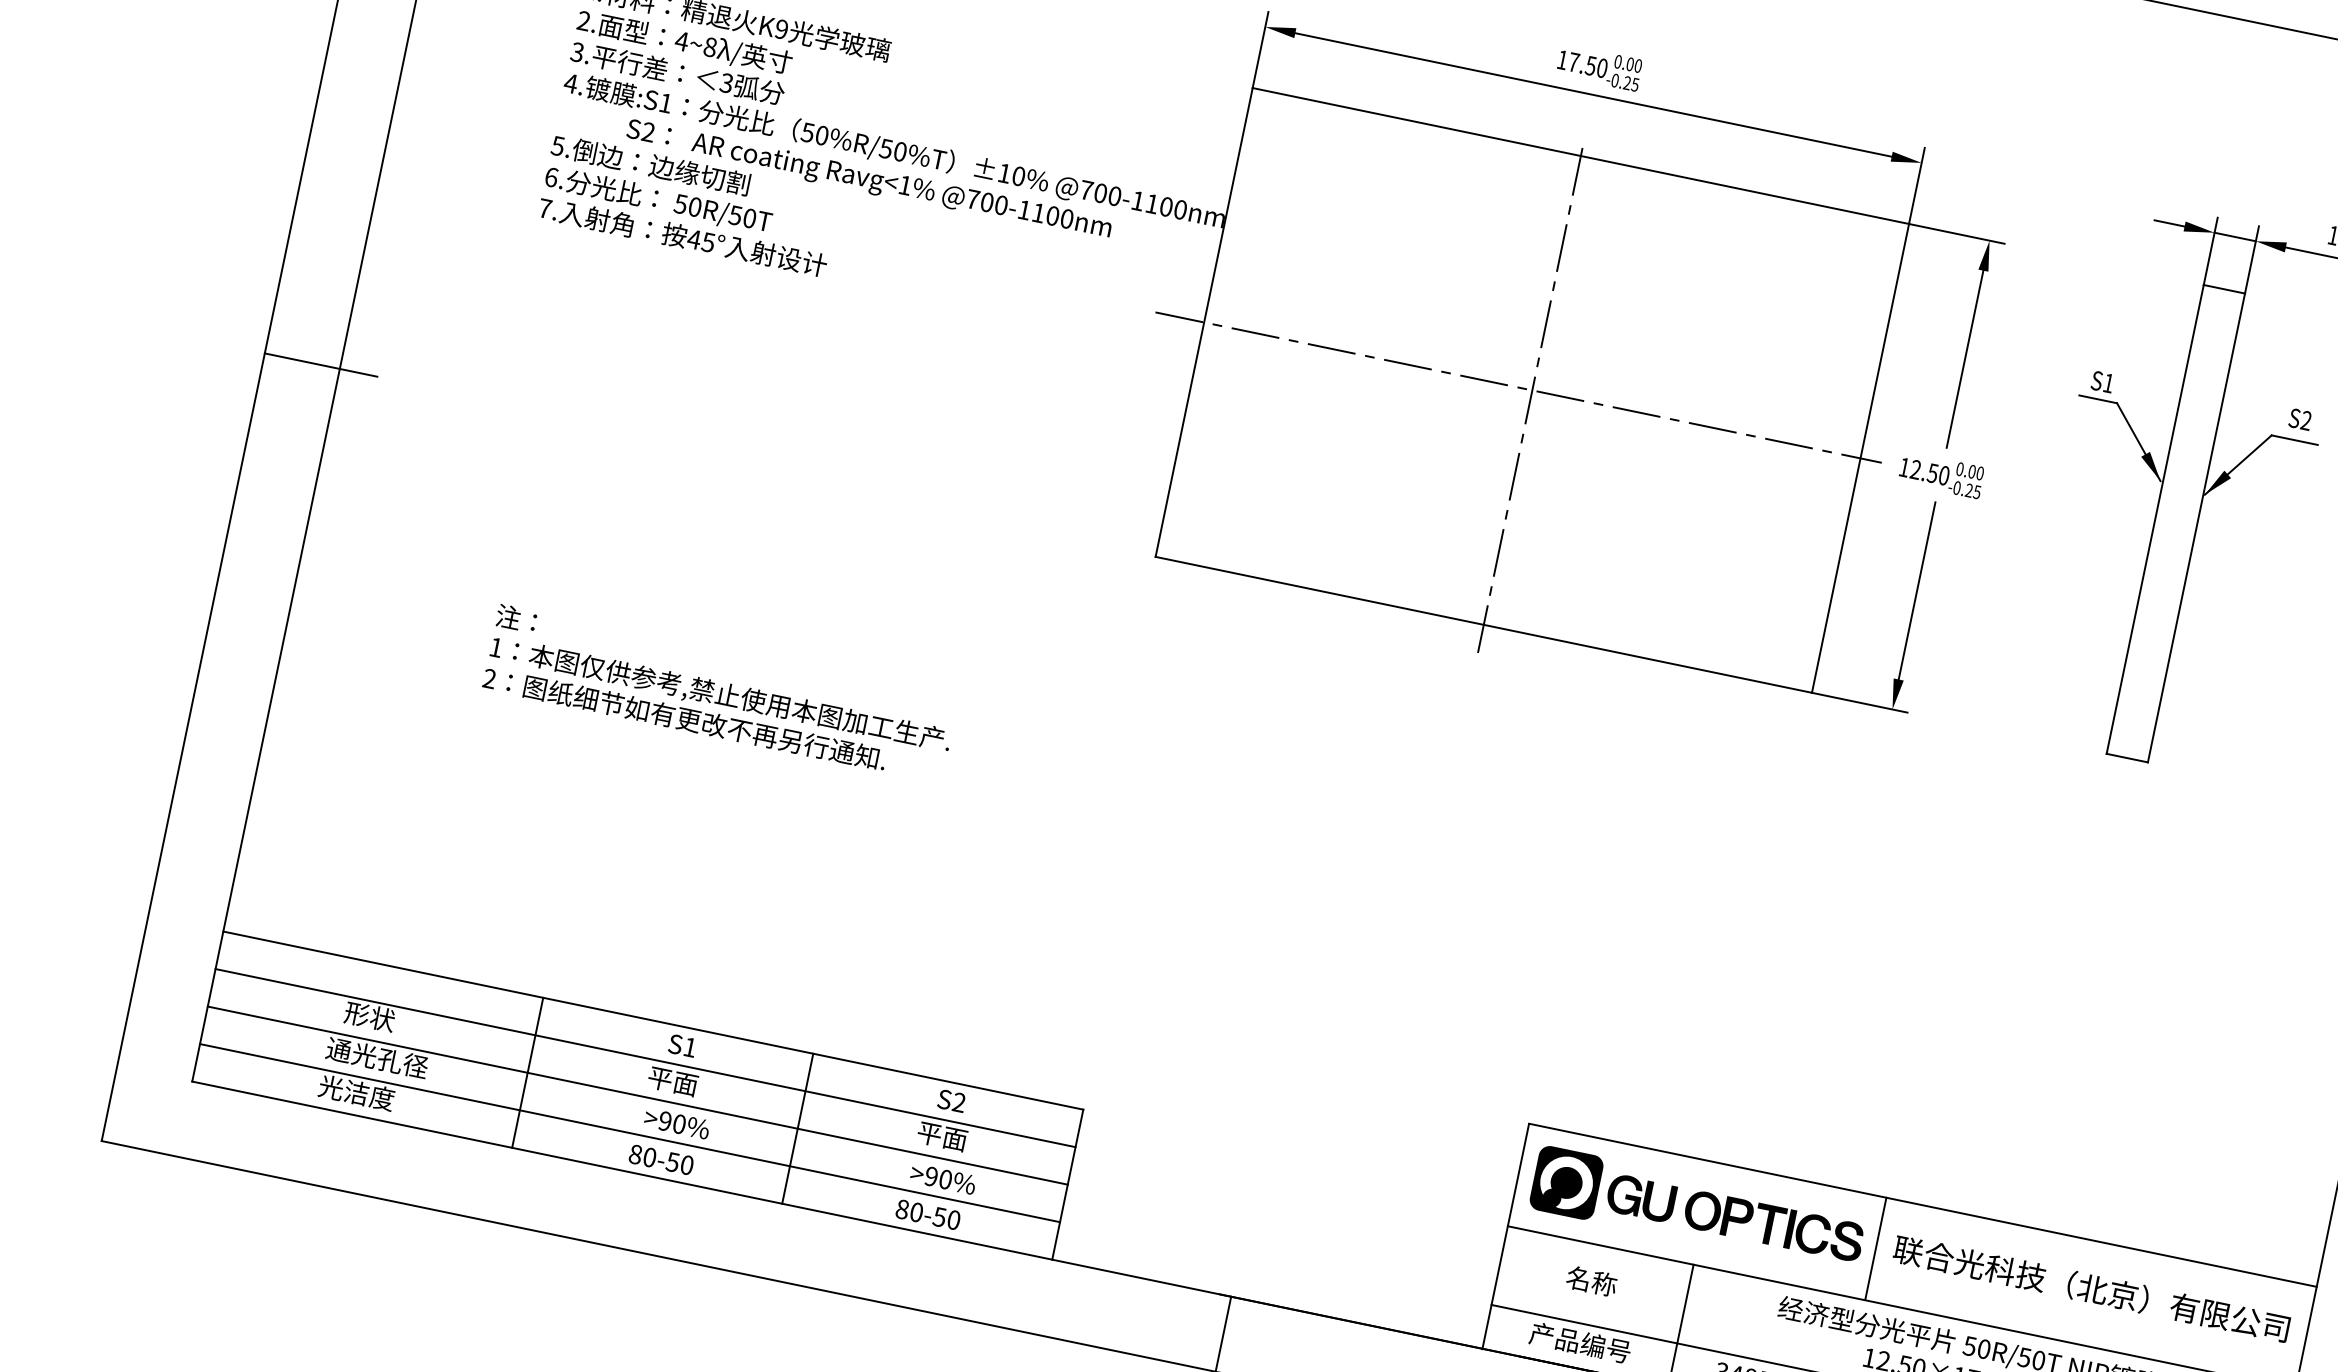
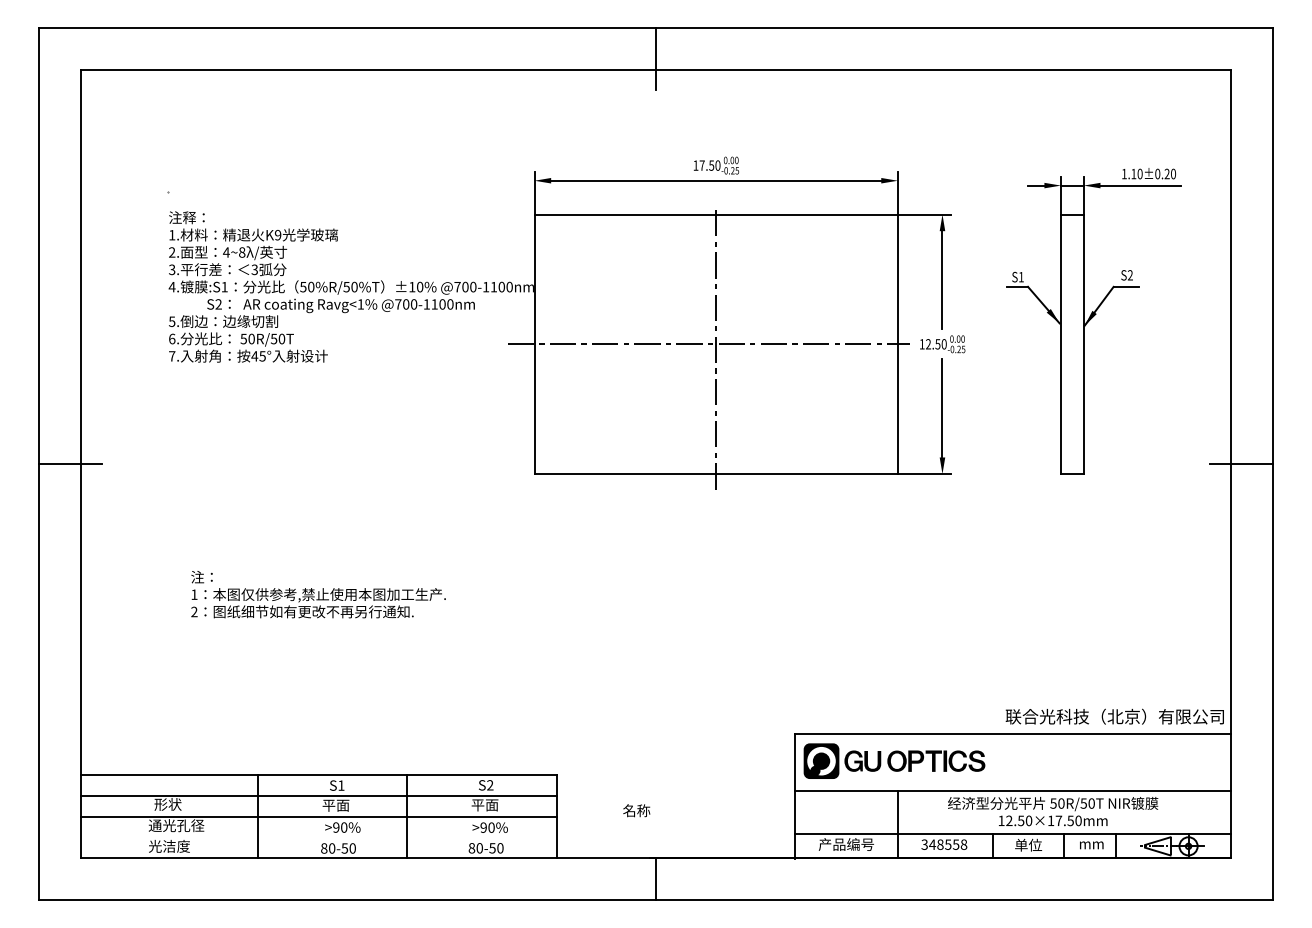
line: (629, 1132) -> (318, 837), removed
line: (1875, 1247) -> (992, 761), removed
text: (1591, 1280) -> (636, 810), moved
text: (2091, 1288) -> (1114, 716), moved

